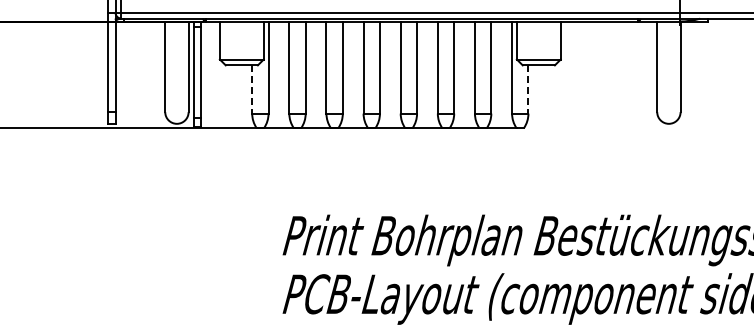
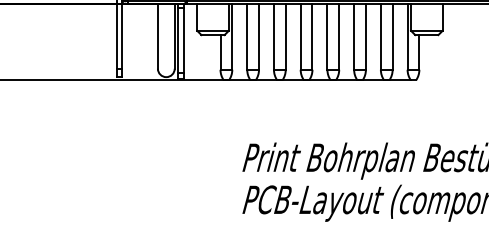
line: (252, 89) -> (220, 52), dashed -> solid
line: (528, 89) -> (419, 52), dashed -> solid

